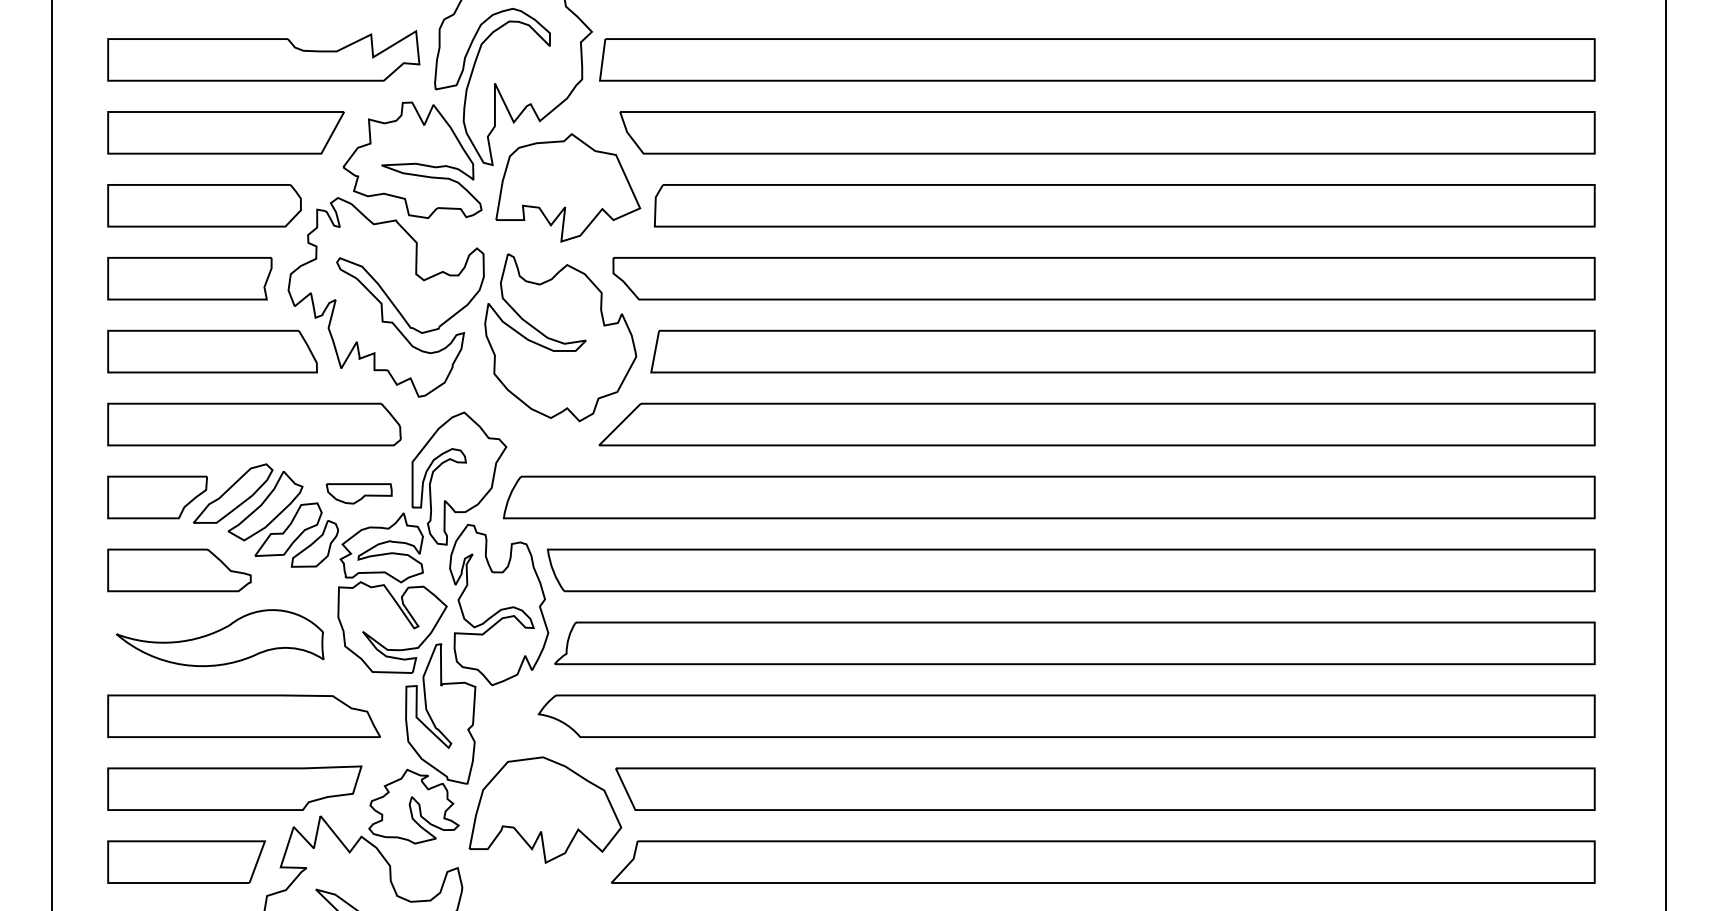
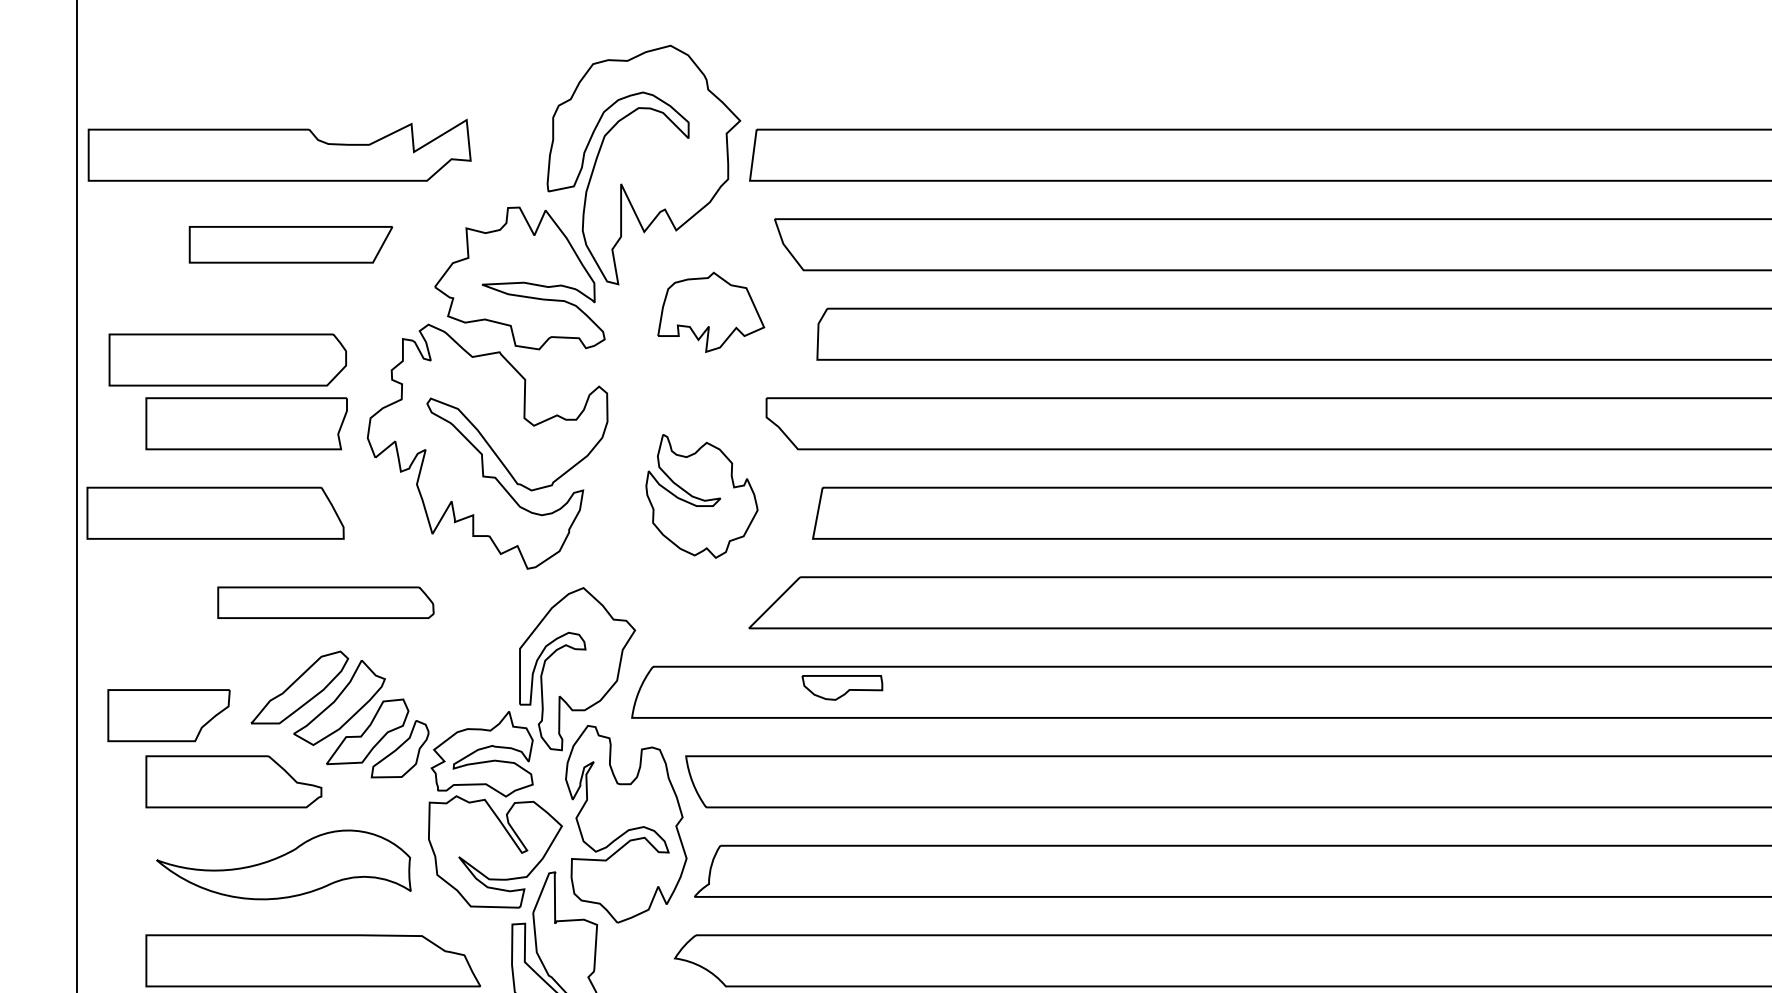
part: (263, 55) -> (279, 149), moved
part: (225, 132) -> (290, 244), size x0.7
part: (568, 187) -> (711, 311), size x0.6
part: (204, 205) -> (227, 359), moved
part: (560, 337) -> (701, 495), size x0.6
part: (212, 351) -> (215, 513), moved
part: (254, 424) -> (325, 602), size x0.6
part: (358, 493) -> (841, 687), moved
part: (157, 497) -> (168, 715), moved

